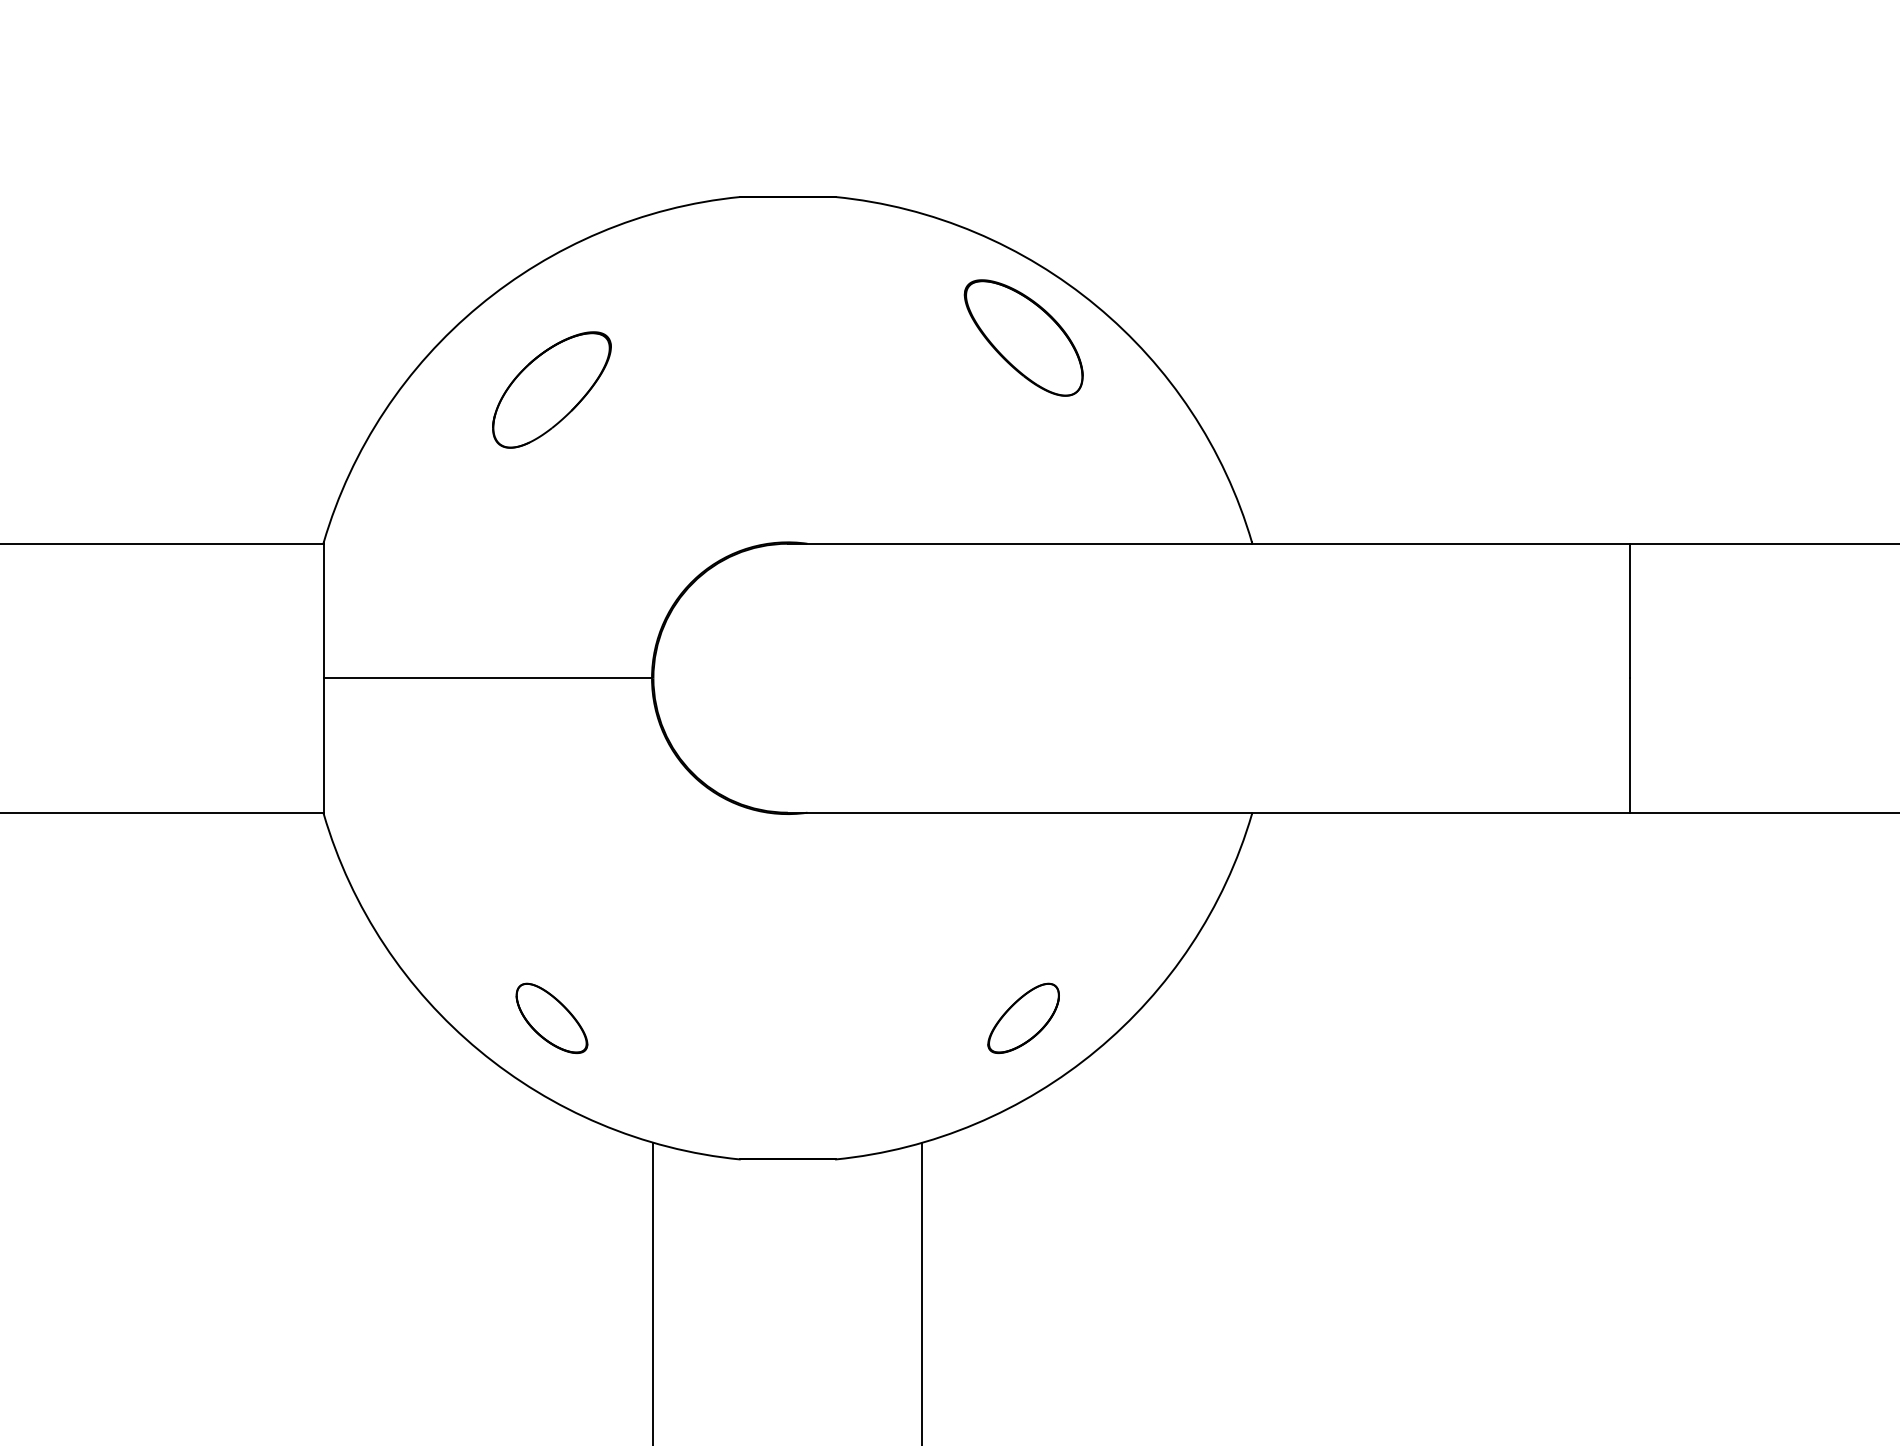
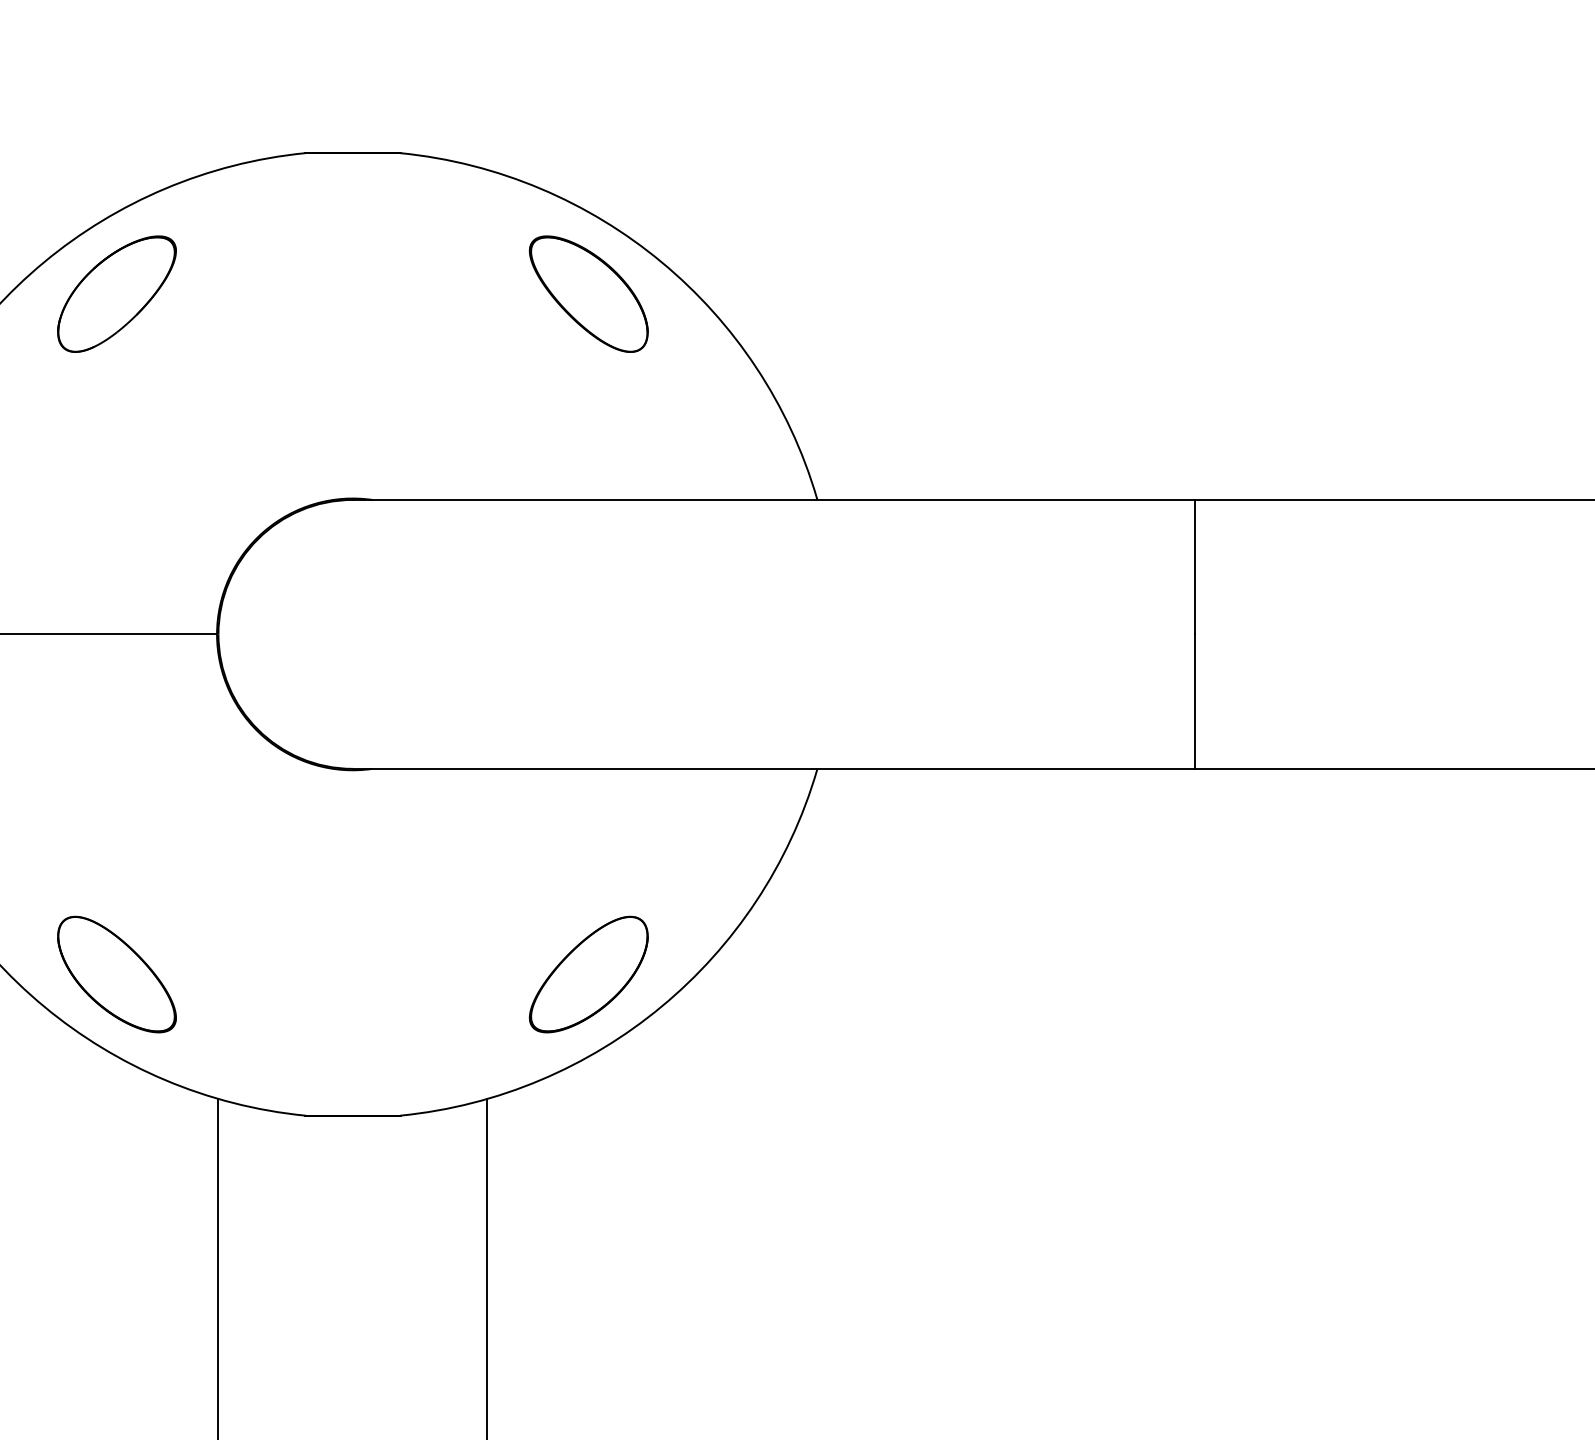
part: (551, 389) -> (116, 293), moved
part: (551, 1018) -> (116, 974), size x1.67
part: (1023, 1018) -> (588, 974), size x1.67

